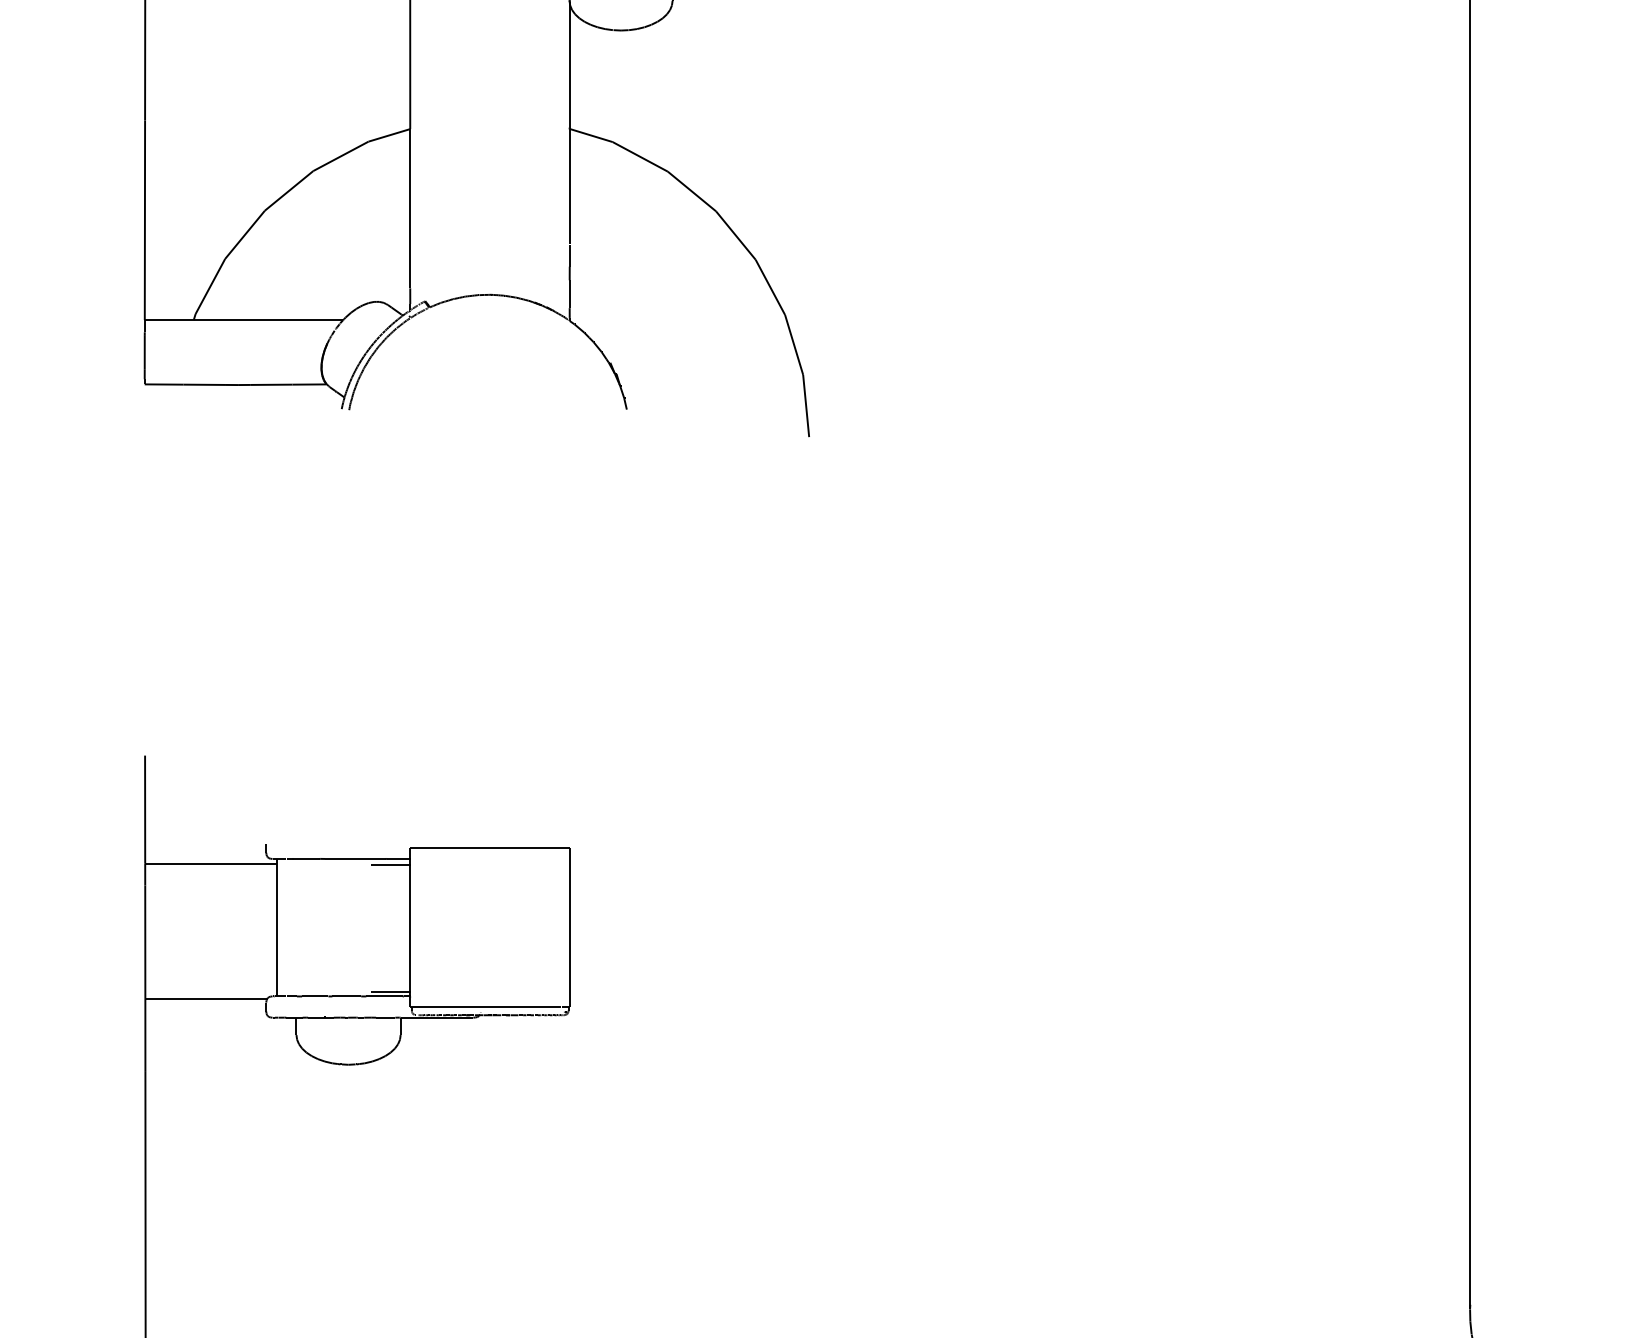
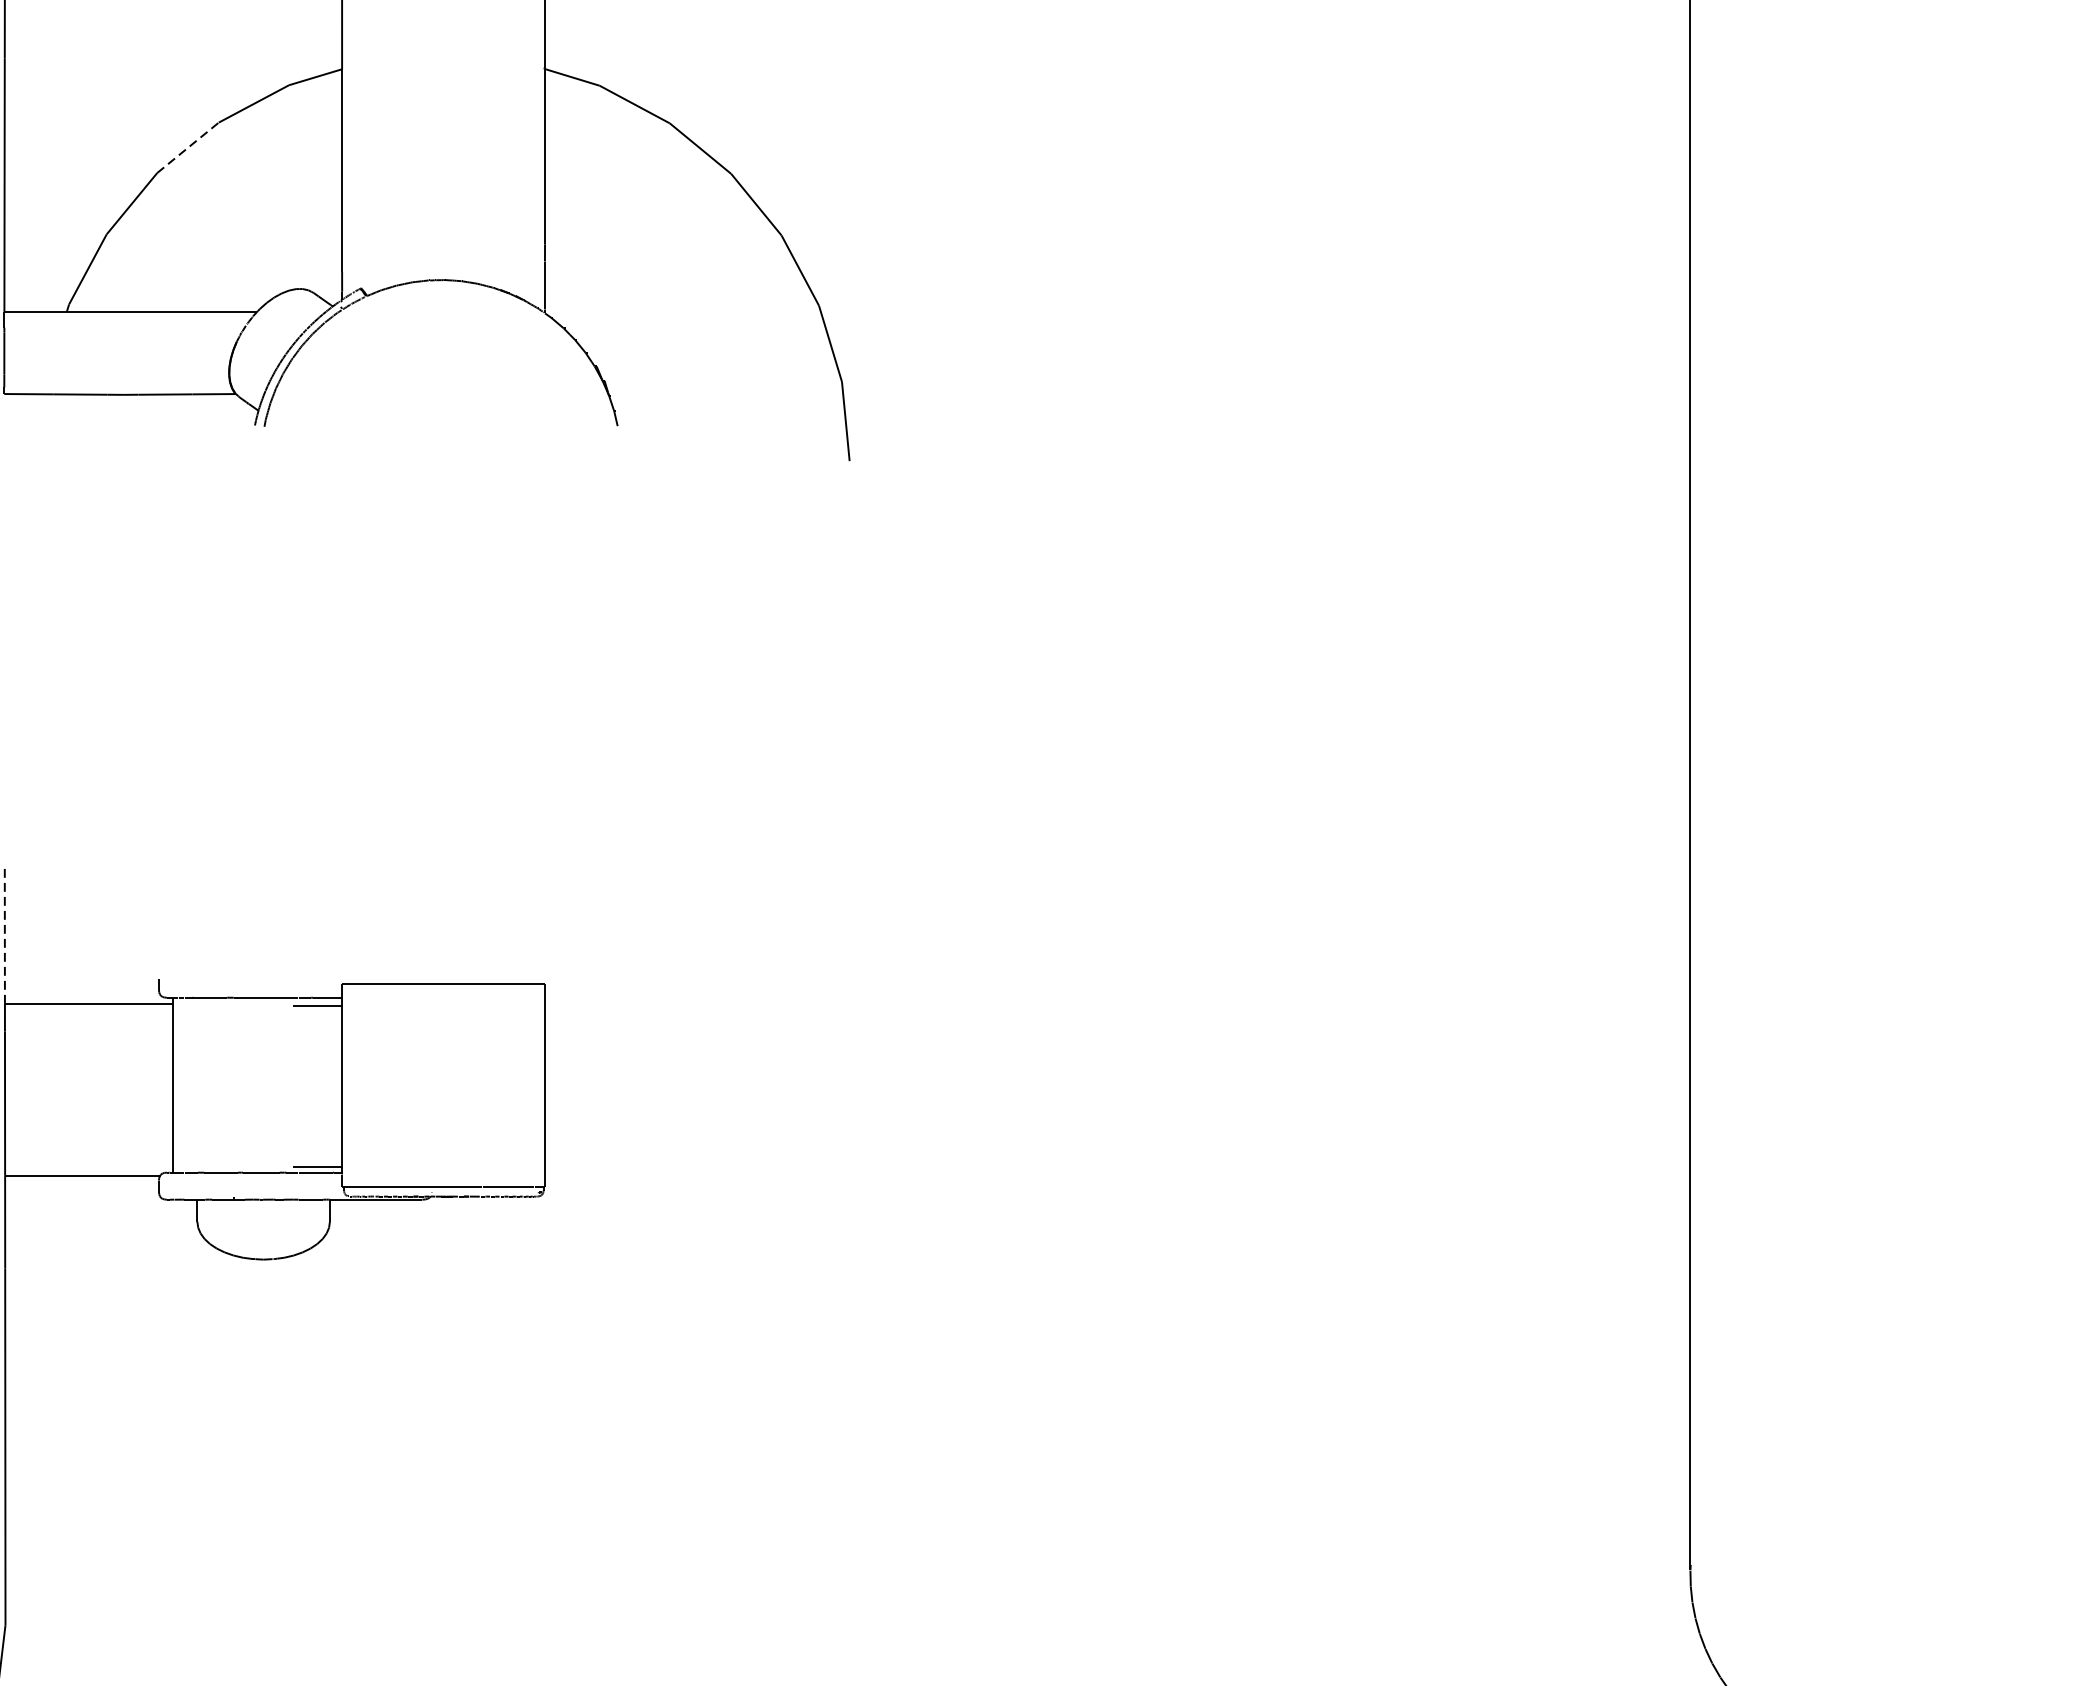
line: (289, 190) -> (188, 147), solid -> dashed
line: (145, 809) -> (5, 934), solid -> dashed

